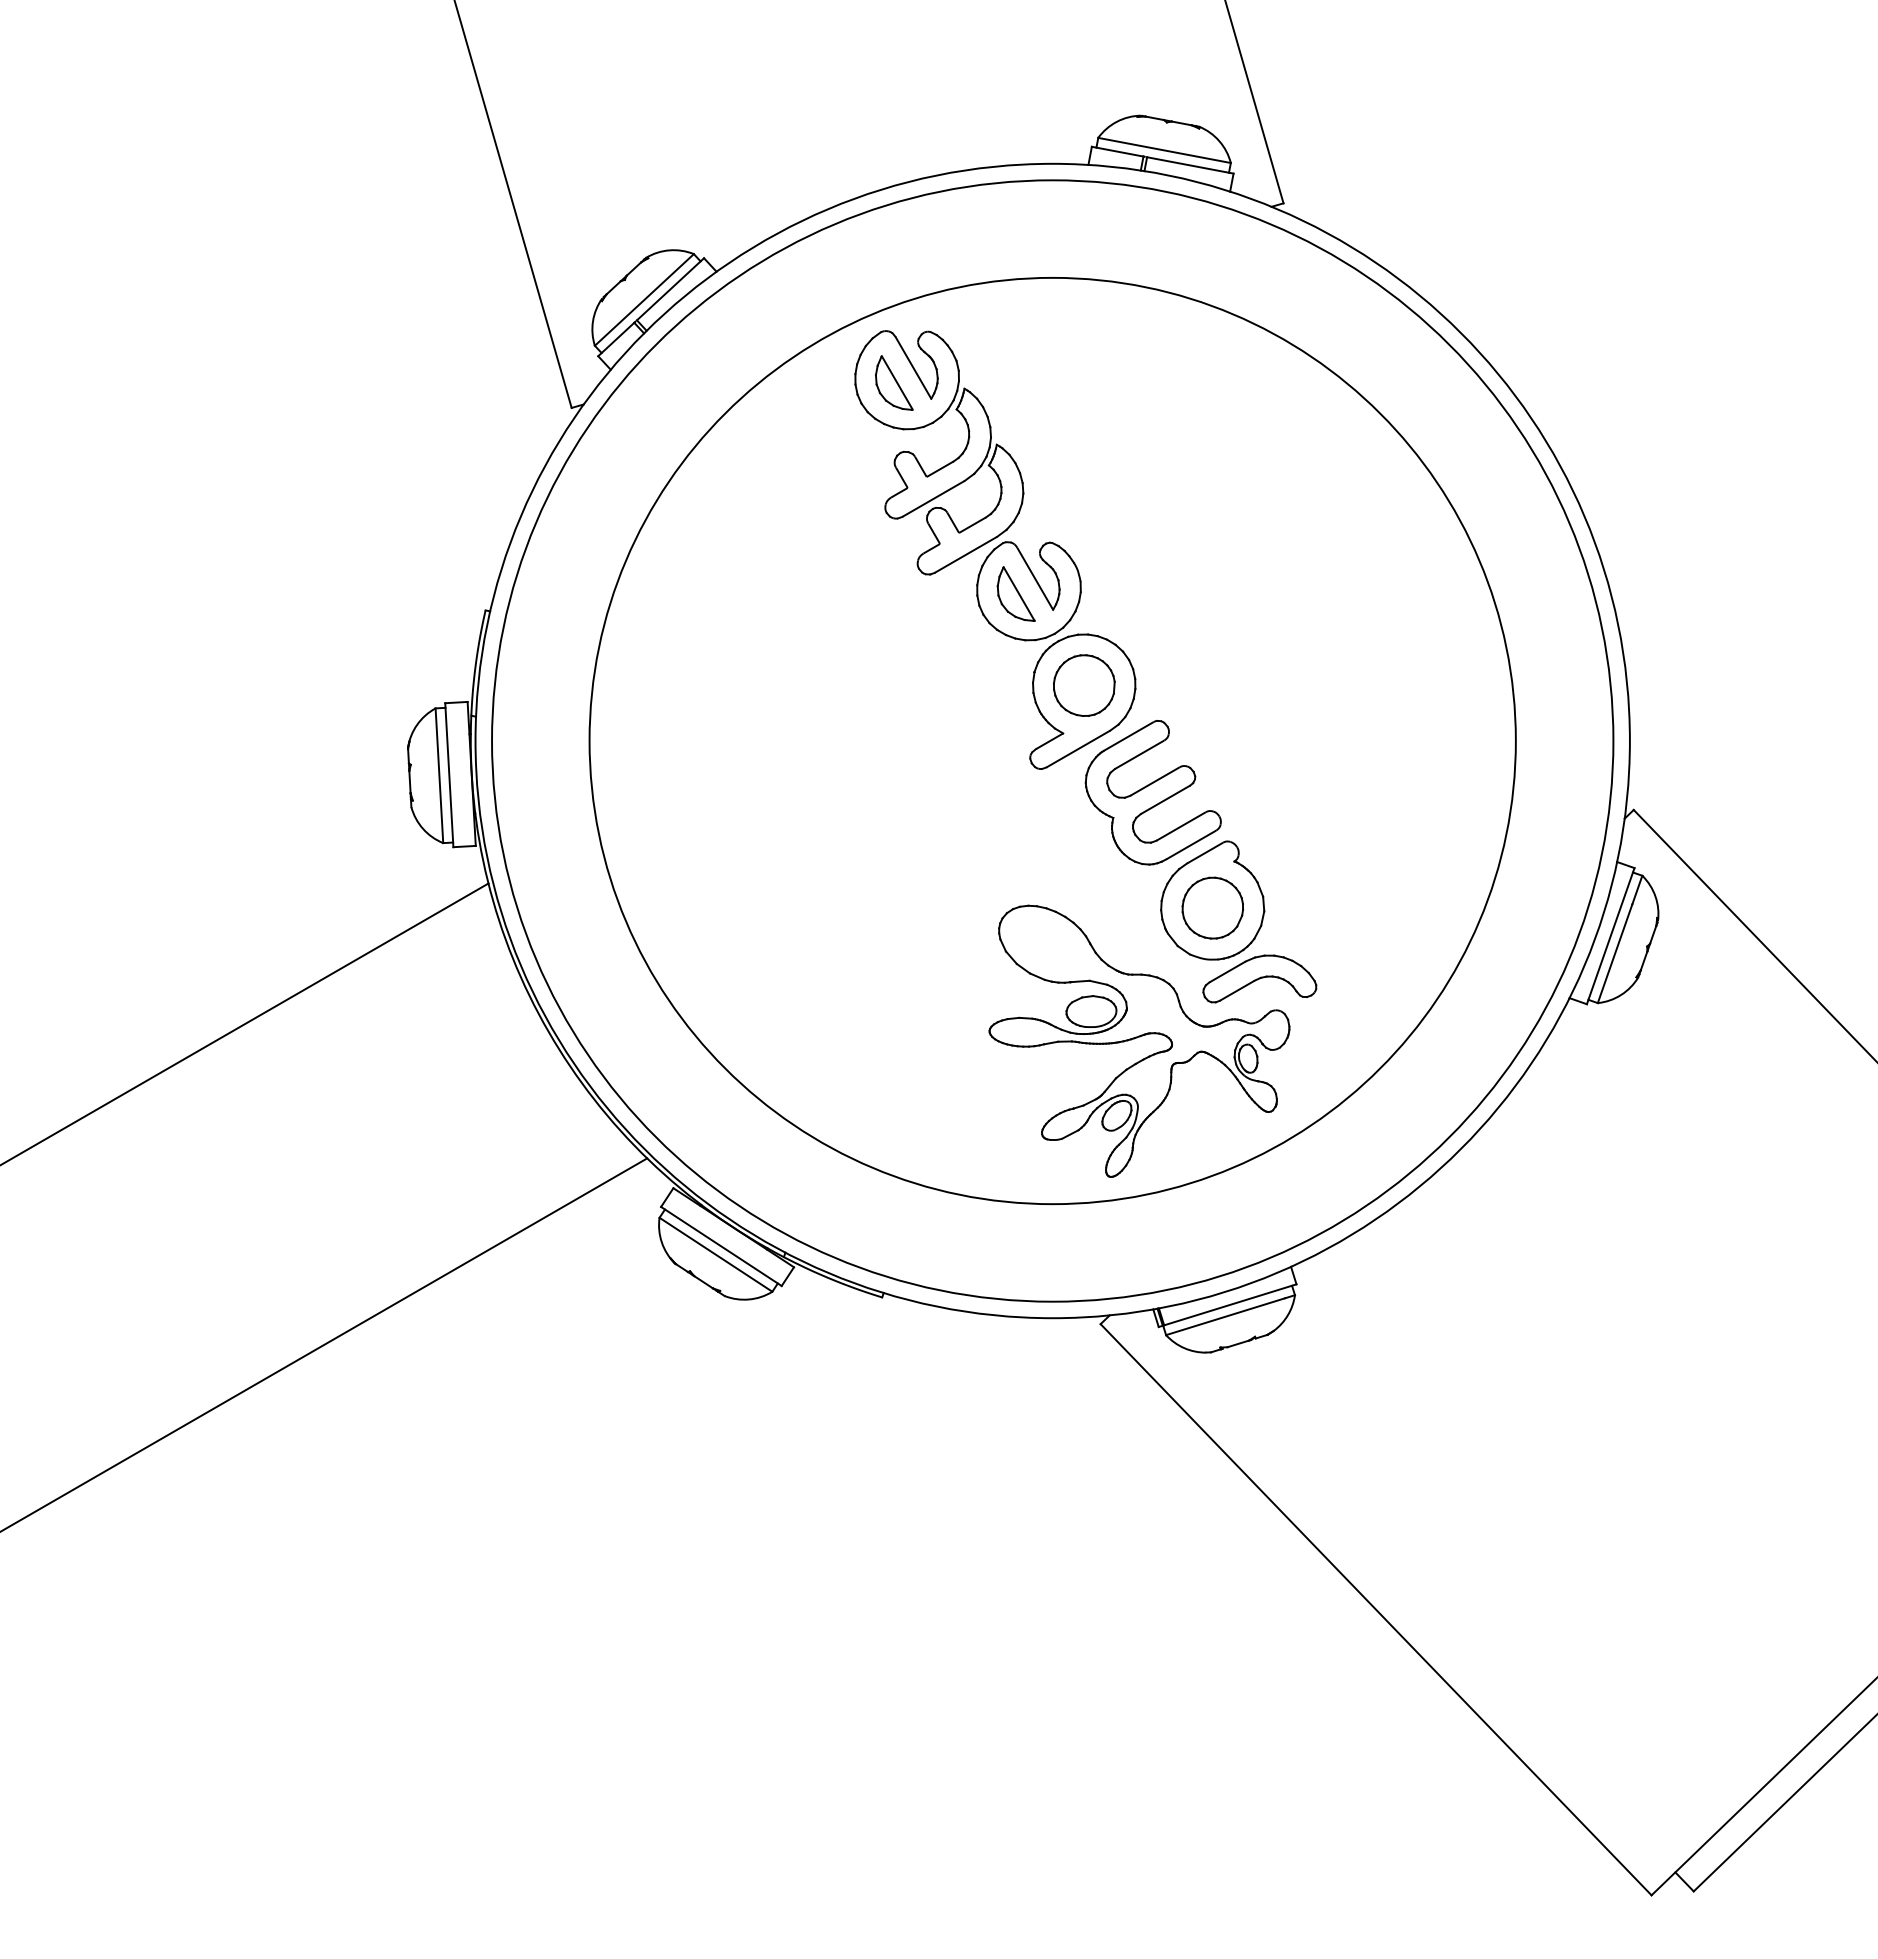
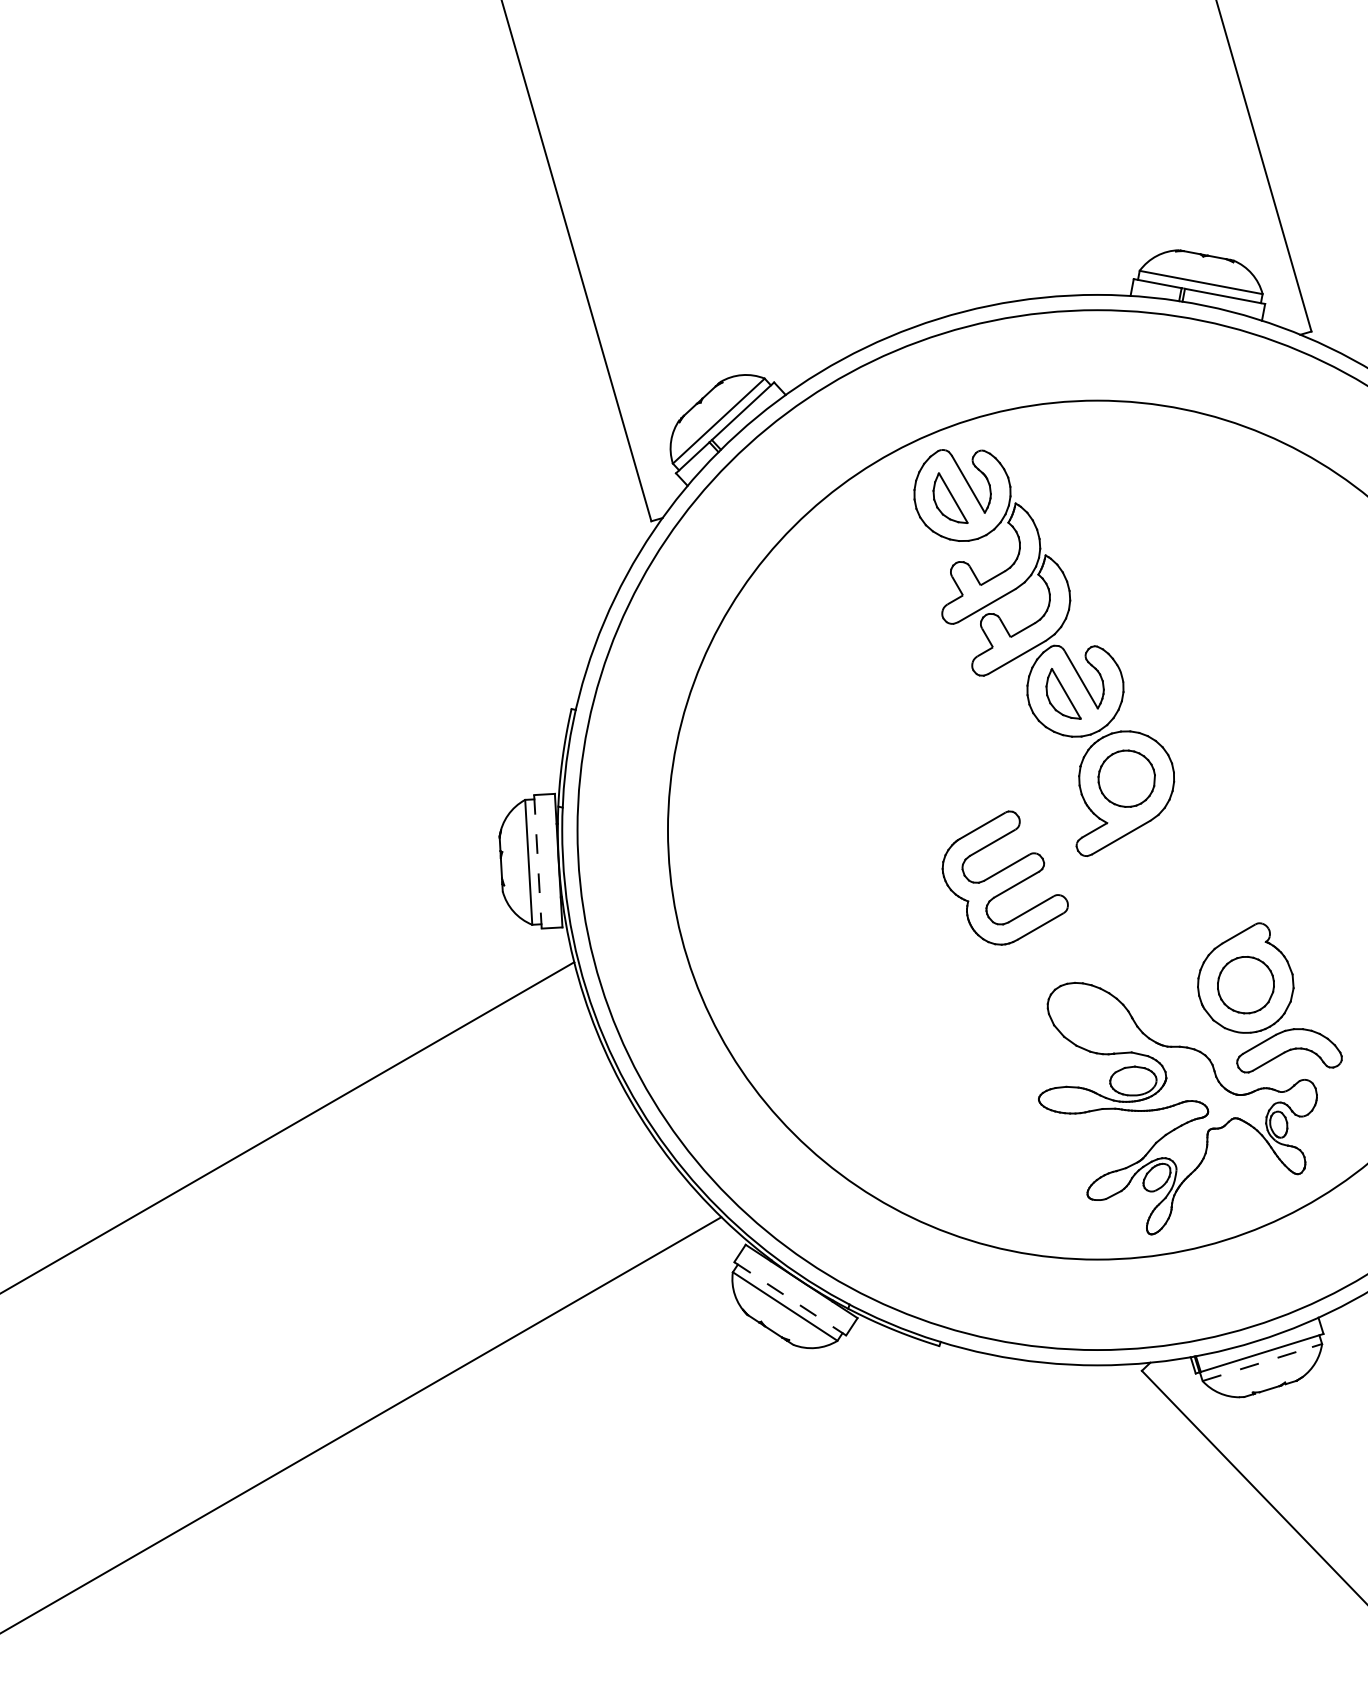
line: (449, 775) -> (538, 862), solid -> dashed
part: (1152, 792) -> (1004, 877), moved
line: (721, 1246) -> (790, 1298), solid -> dashed
line: (1226, 1316) -> (1258, 1363), solid -> dashed

